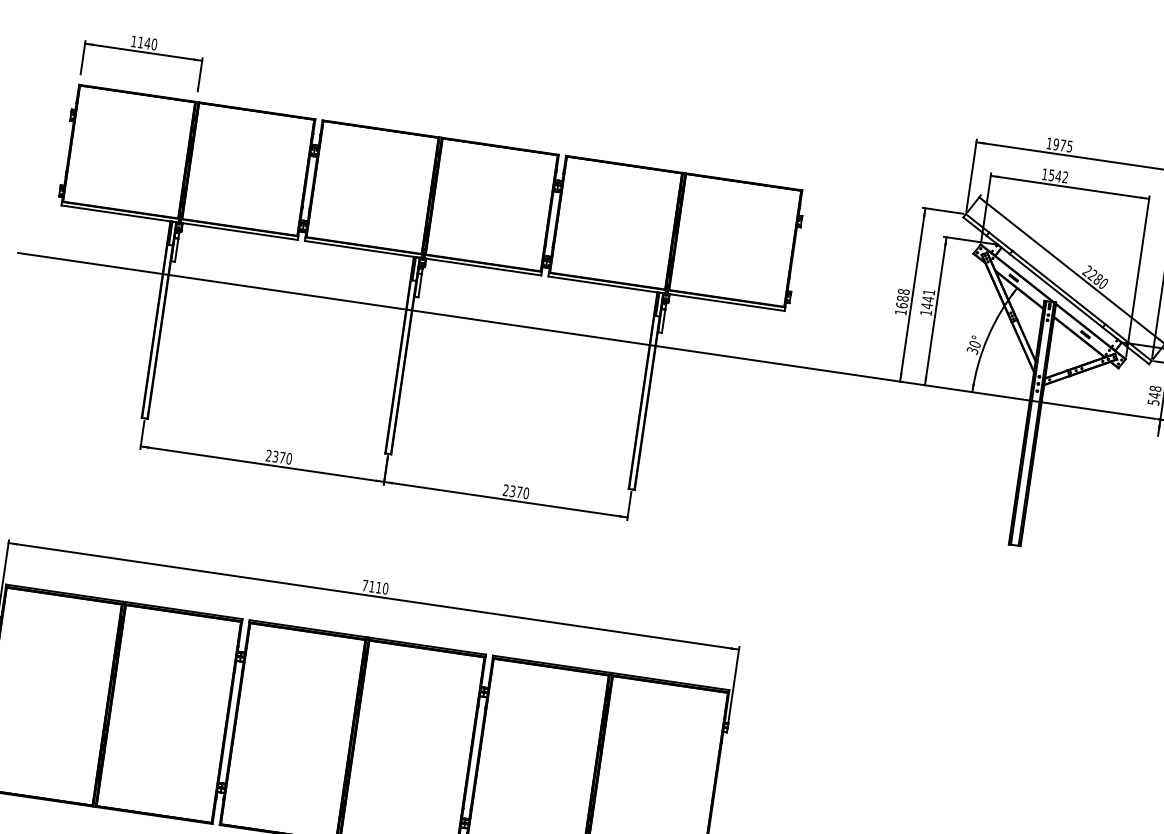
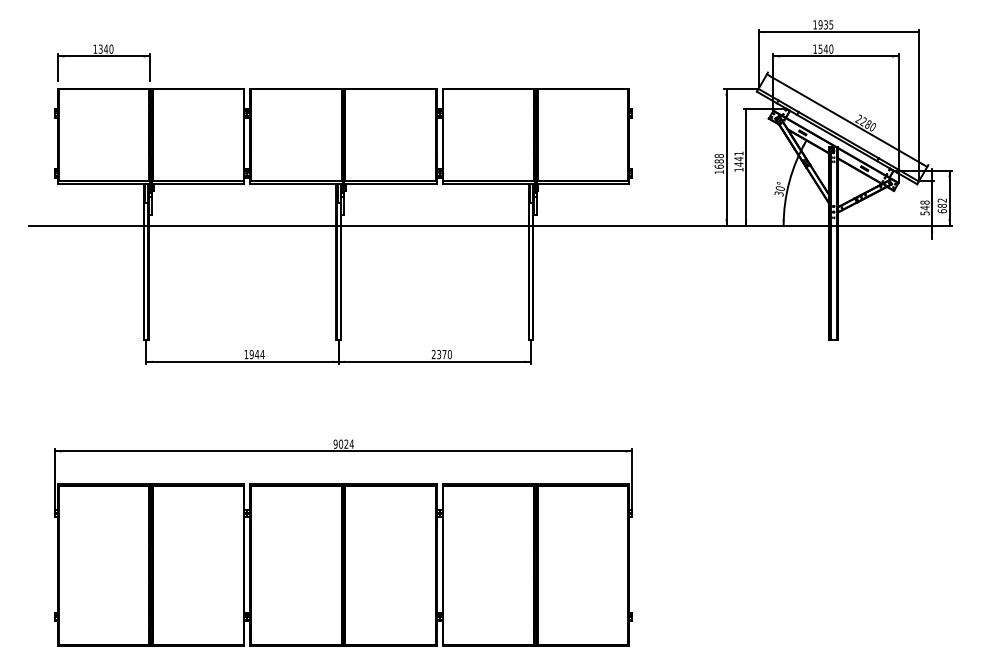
text: (140, 41) -> (100, 48), 1140 -> 1340
text: (1062, 145) -> (825, 24), 1975 -> 1935
text: (1065, 176) -> (831, 48), 1542 -> 1540
text: (279, 457) -> (254, 354), 2370 -> 1944
text: (375, 586) -> (343, 443), 7110 -> 9024

